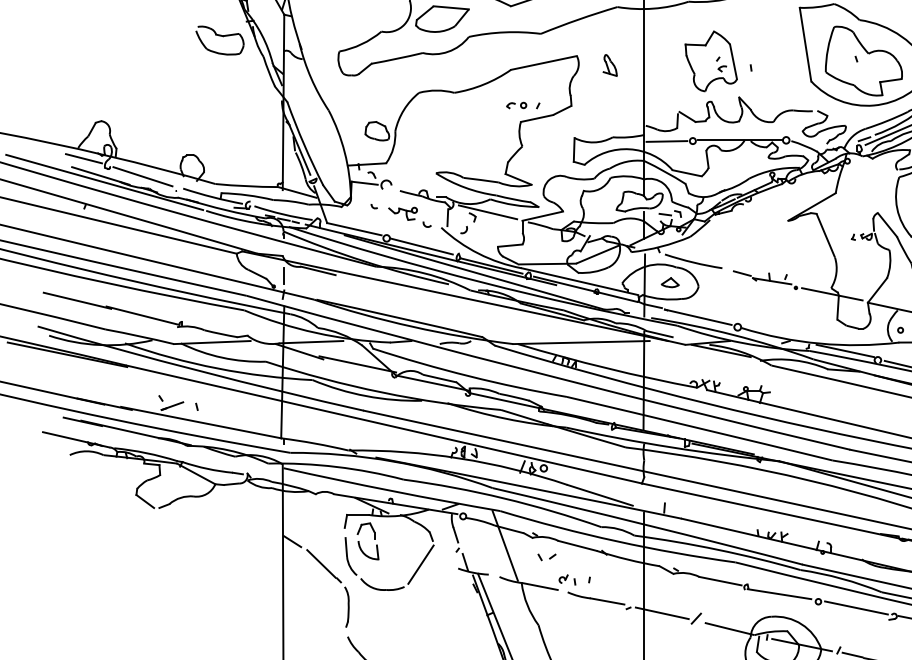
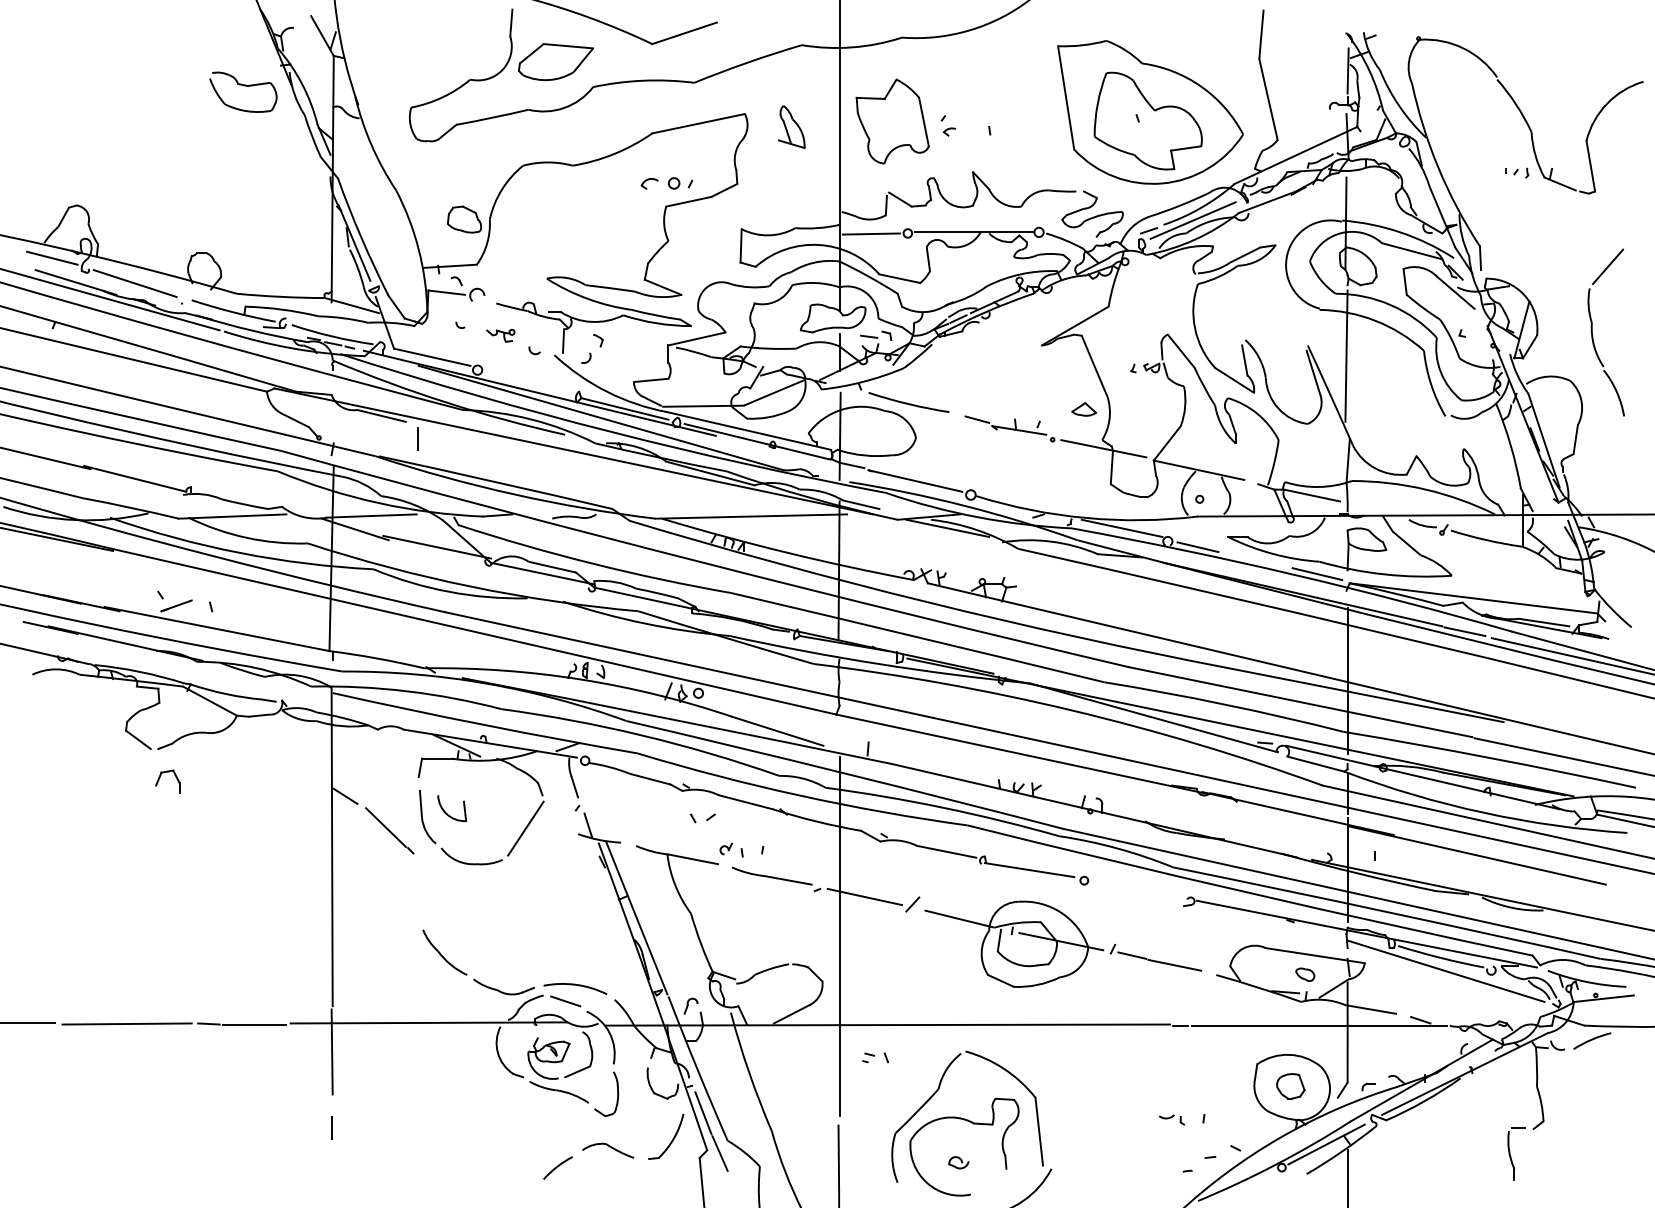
part: (711, 61) -> (892, 121), moved
part: (610, 64) -> (791, 126), size x1.4
part: (516, 105) -> (659, 183), size x1.4
line: (487, 212) -> (619, 333), removed
part: (402, 213) -> (500, 335), size x0.7
line: (421, 246) -> (526, 381), removed
line: (283, 275) -> (417, 438), moved
part: (670, 282) -> (1084, 409), moved
part: (360, 528) -> (160, 777), moved
line: (505, 546) -> (644, 802), removed
part: (346, 606) -> (421, 887), removed
line: (856, 607) -> (1137, 889), removed

